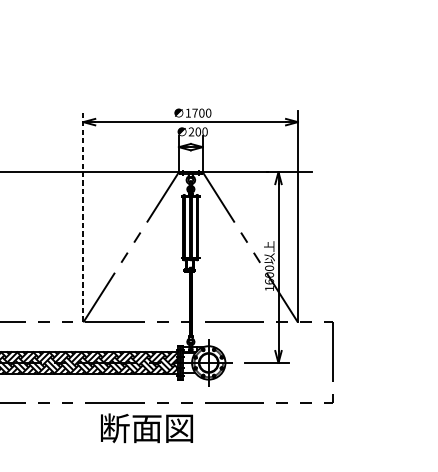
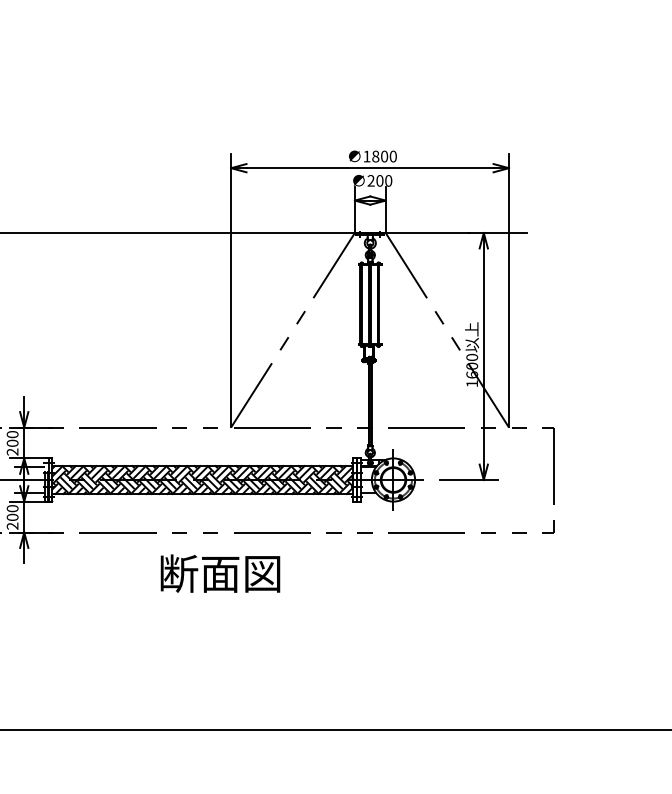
text: (194, 113) -> (375, 156), 1700 -> 1800
line: (83, 216) -> (231, 290), dashed -> solid
text: (146, 428) -> (220, 573), moved

